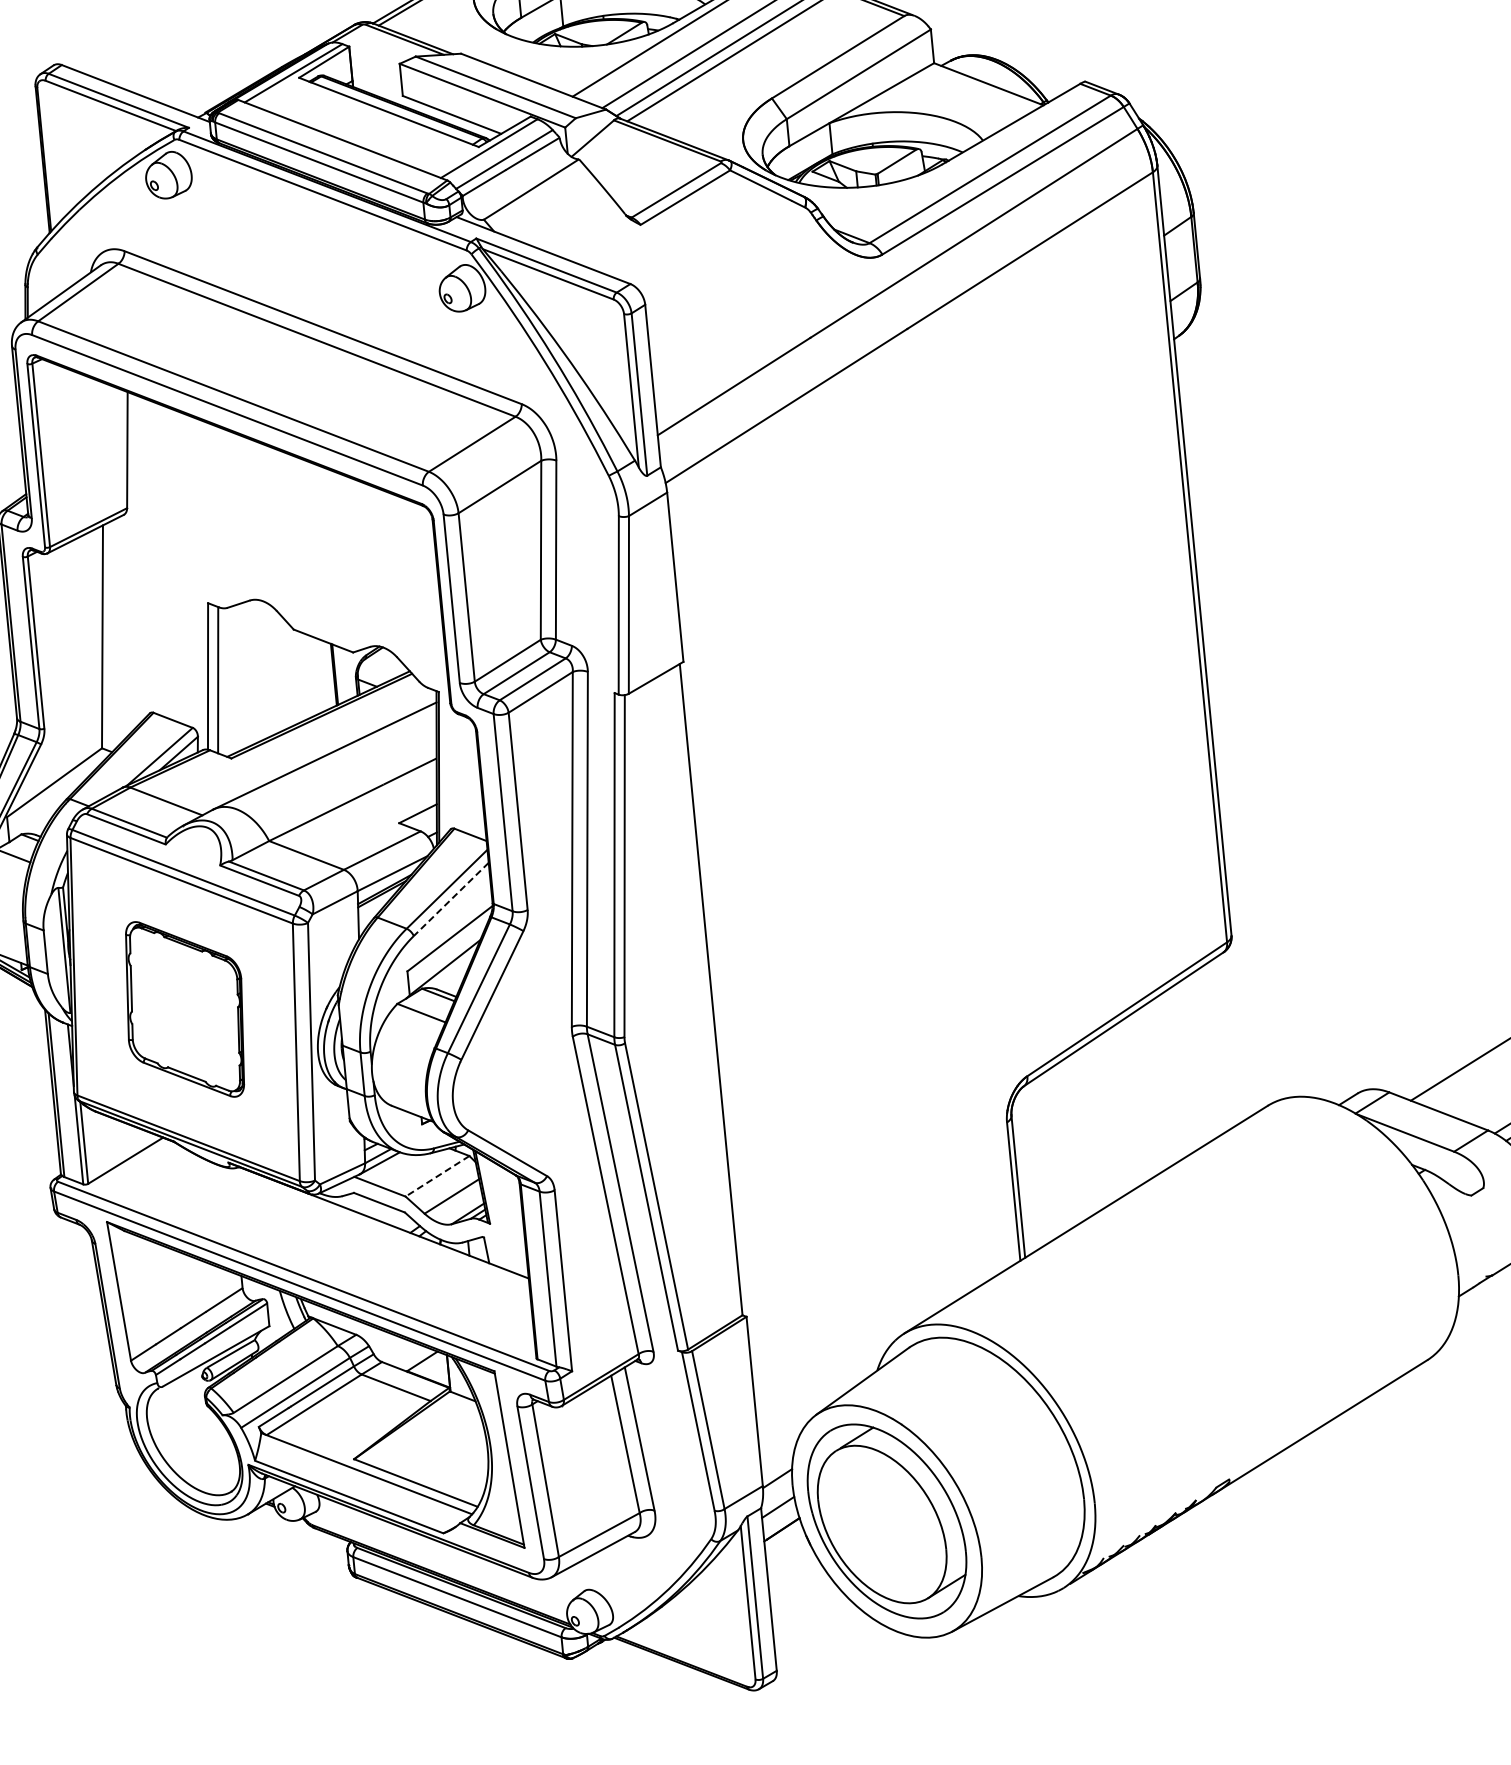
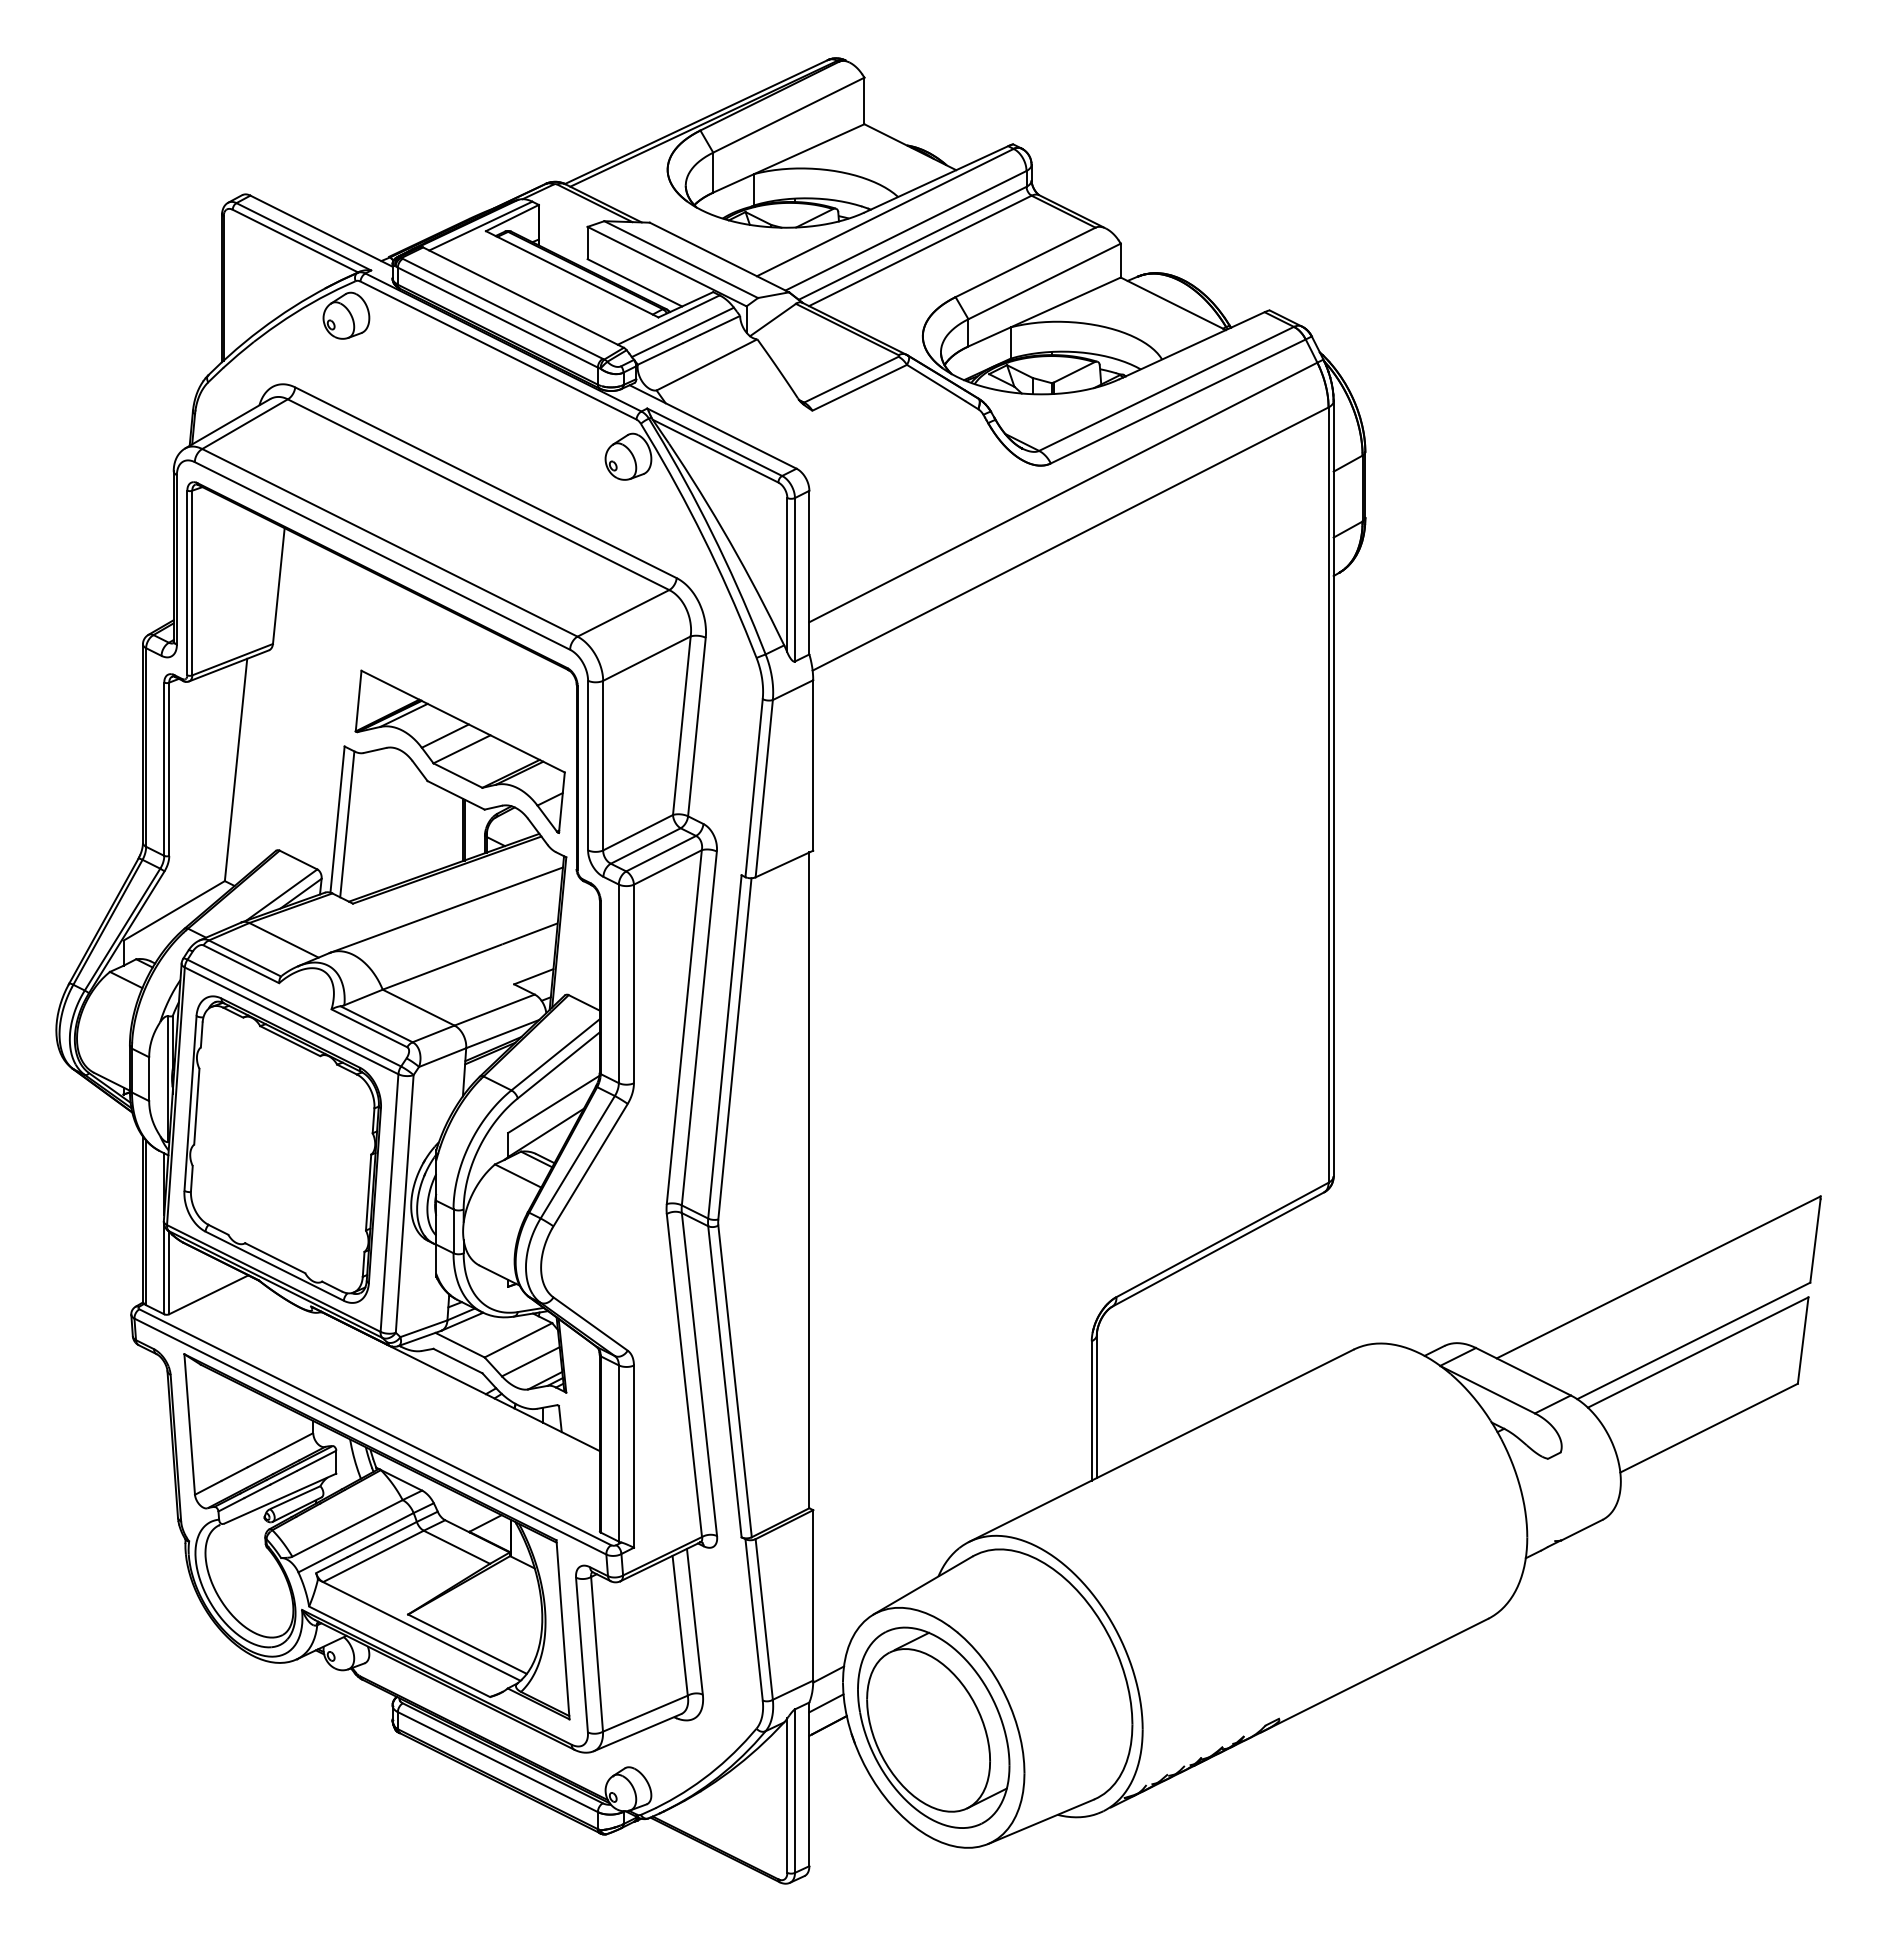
part: (322, 597) -> (459, 751), added
line: (451, 899) -> (558, 1065), dashed -> solid
part: (184, 1009) -> (282, 1149), size x1.67
line: (437, 1176) -> (518, 1340), dashed -> solid

